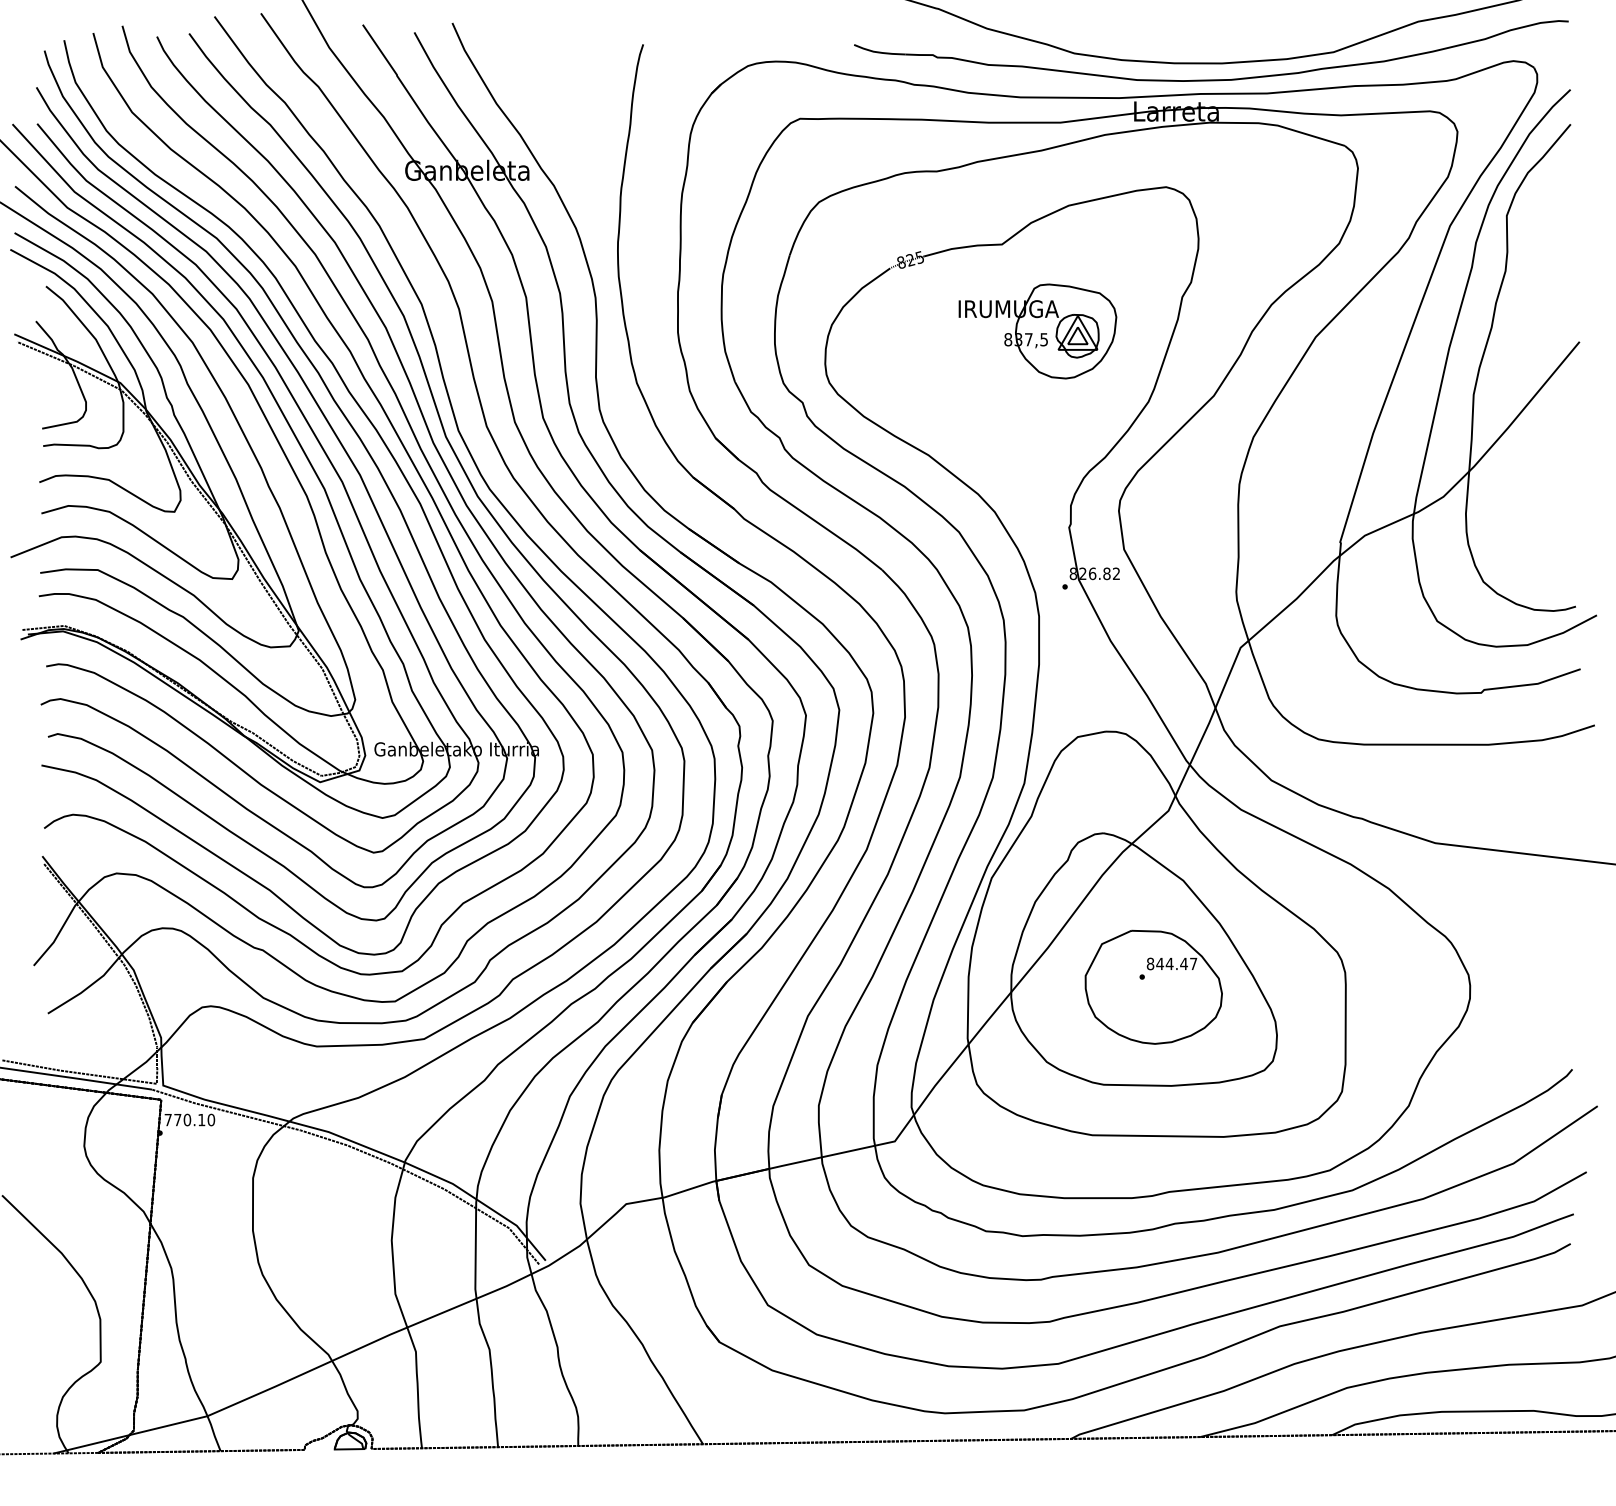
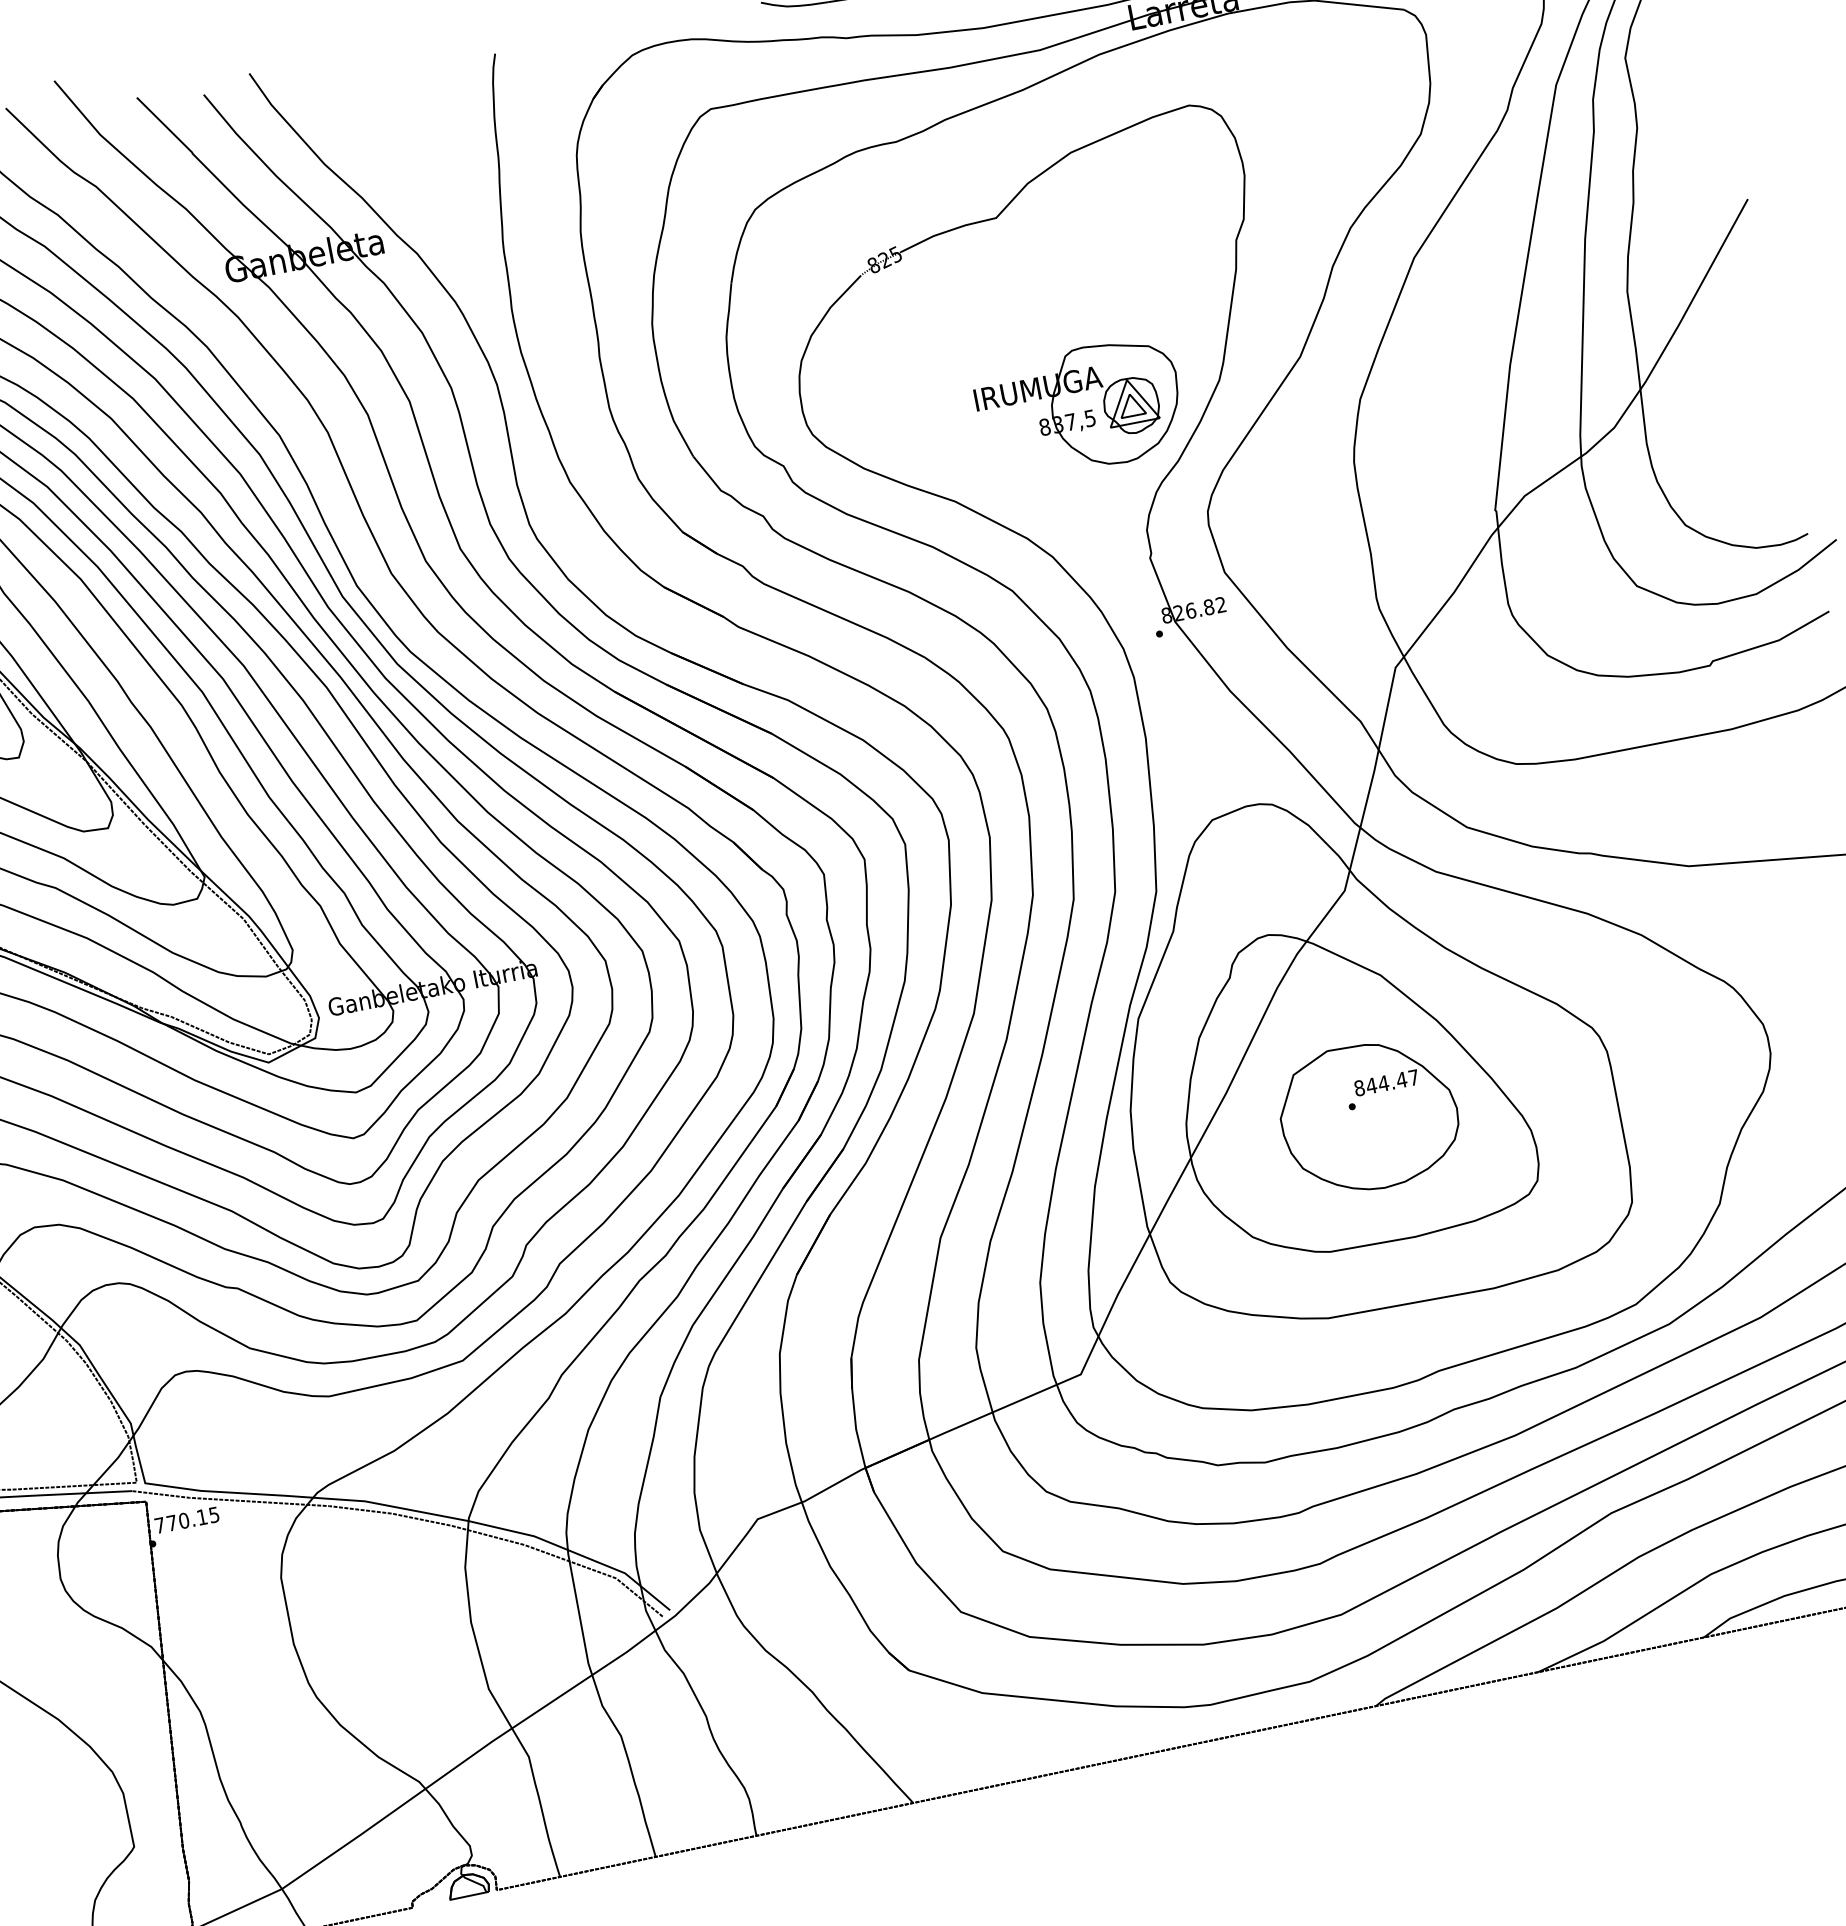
part: (1037, 331) -> (1079, 409), moved
text: (211, 1119) -> (214, 1514), 770.10 -> 770.15

